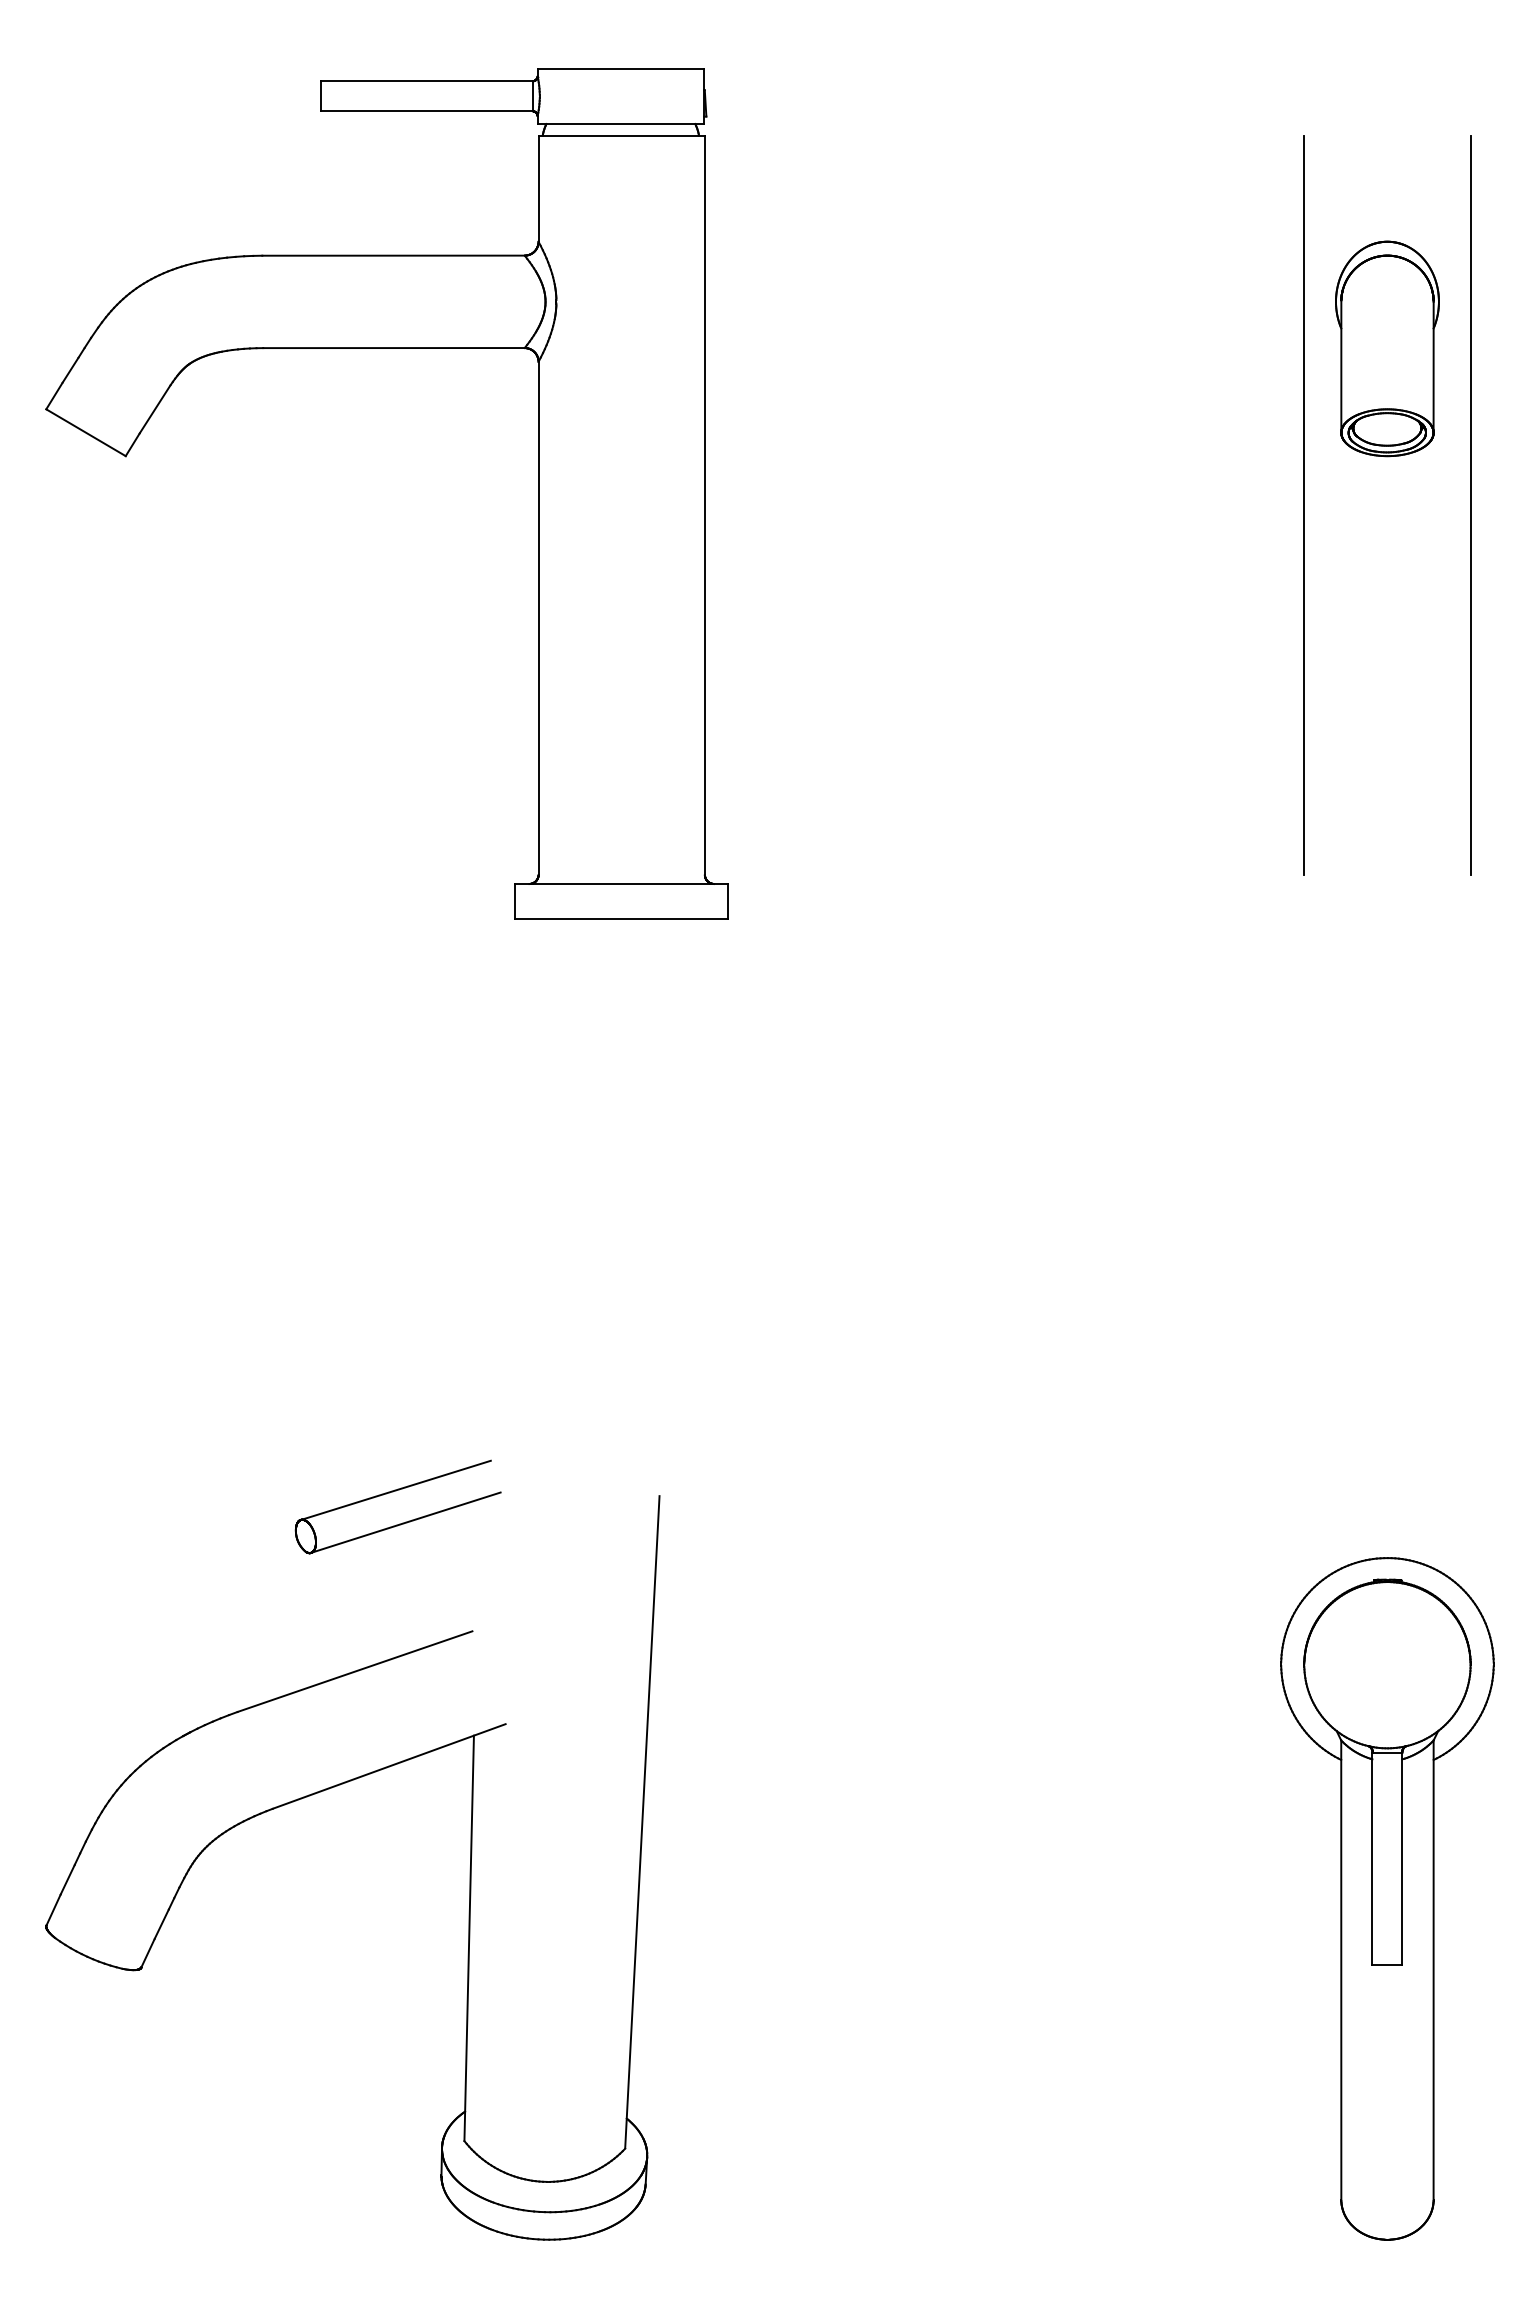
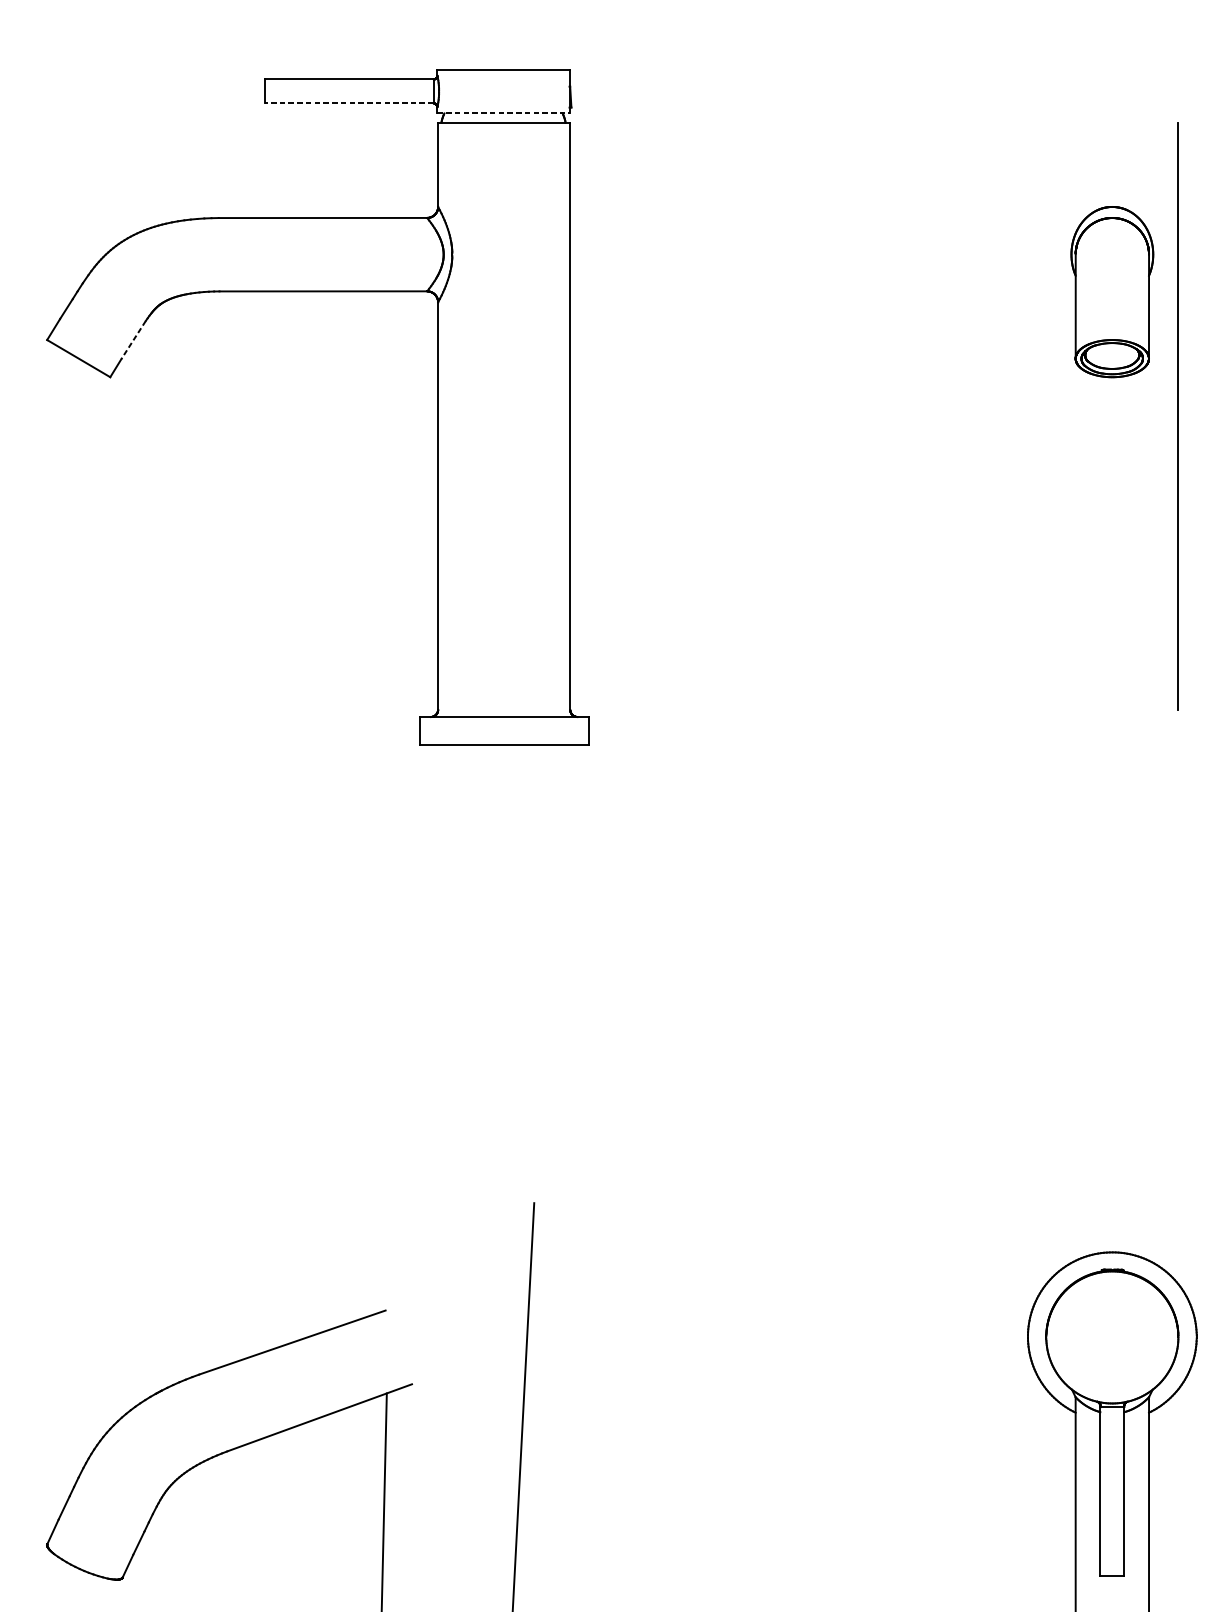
line: (426, 111) -> (349, 103), solid -> dashed
line: (621, 124) -> (504, 113), solid -> dashed
line: (155, 409) -> (133, 340), solid -> dashed
line: (1304, 504) -> (1046, 415), removed
part: (393, 1492) -> (322, 1200), removed

